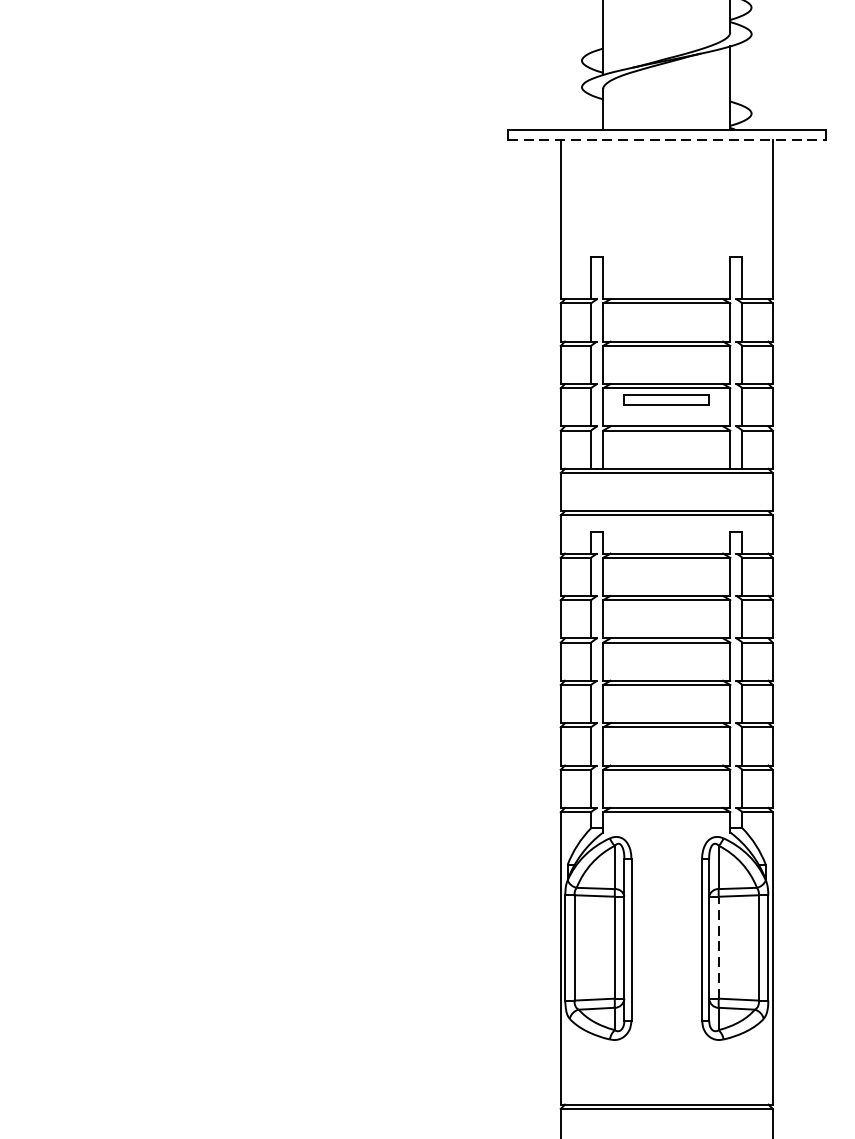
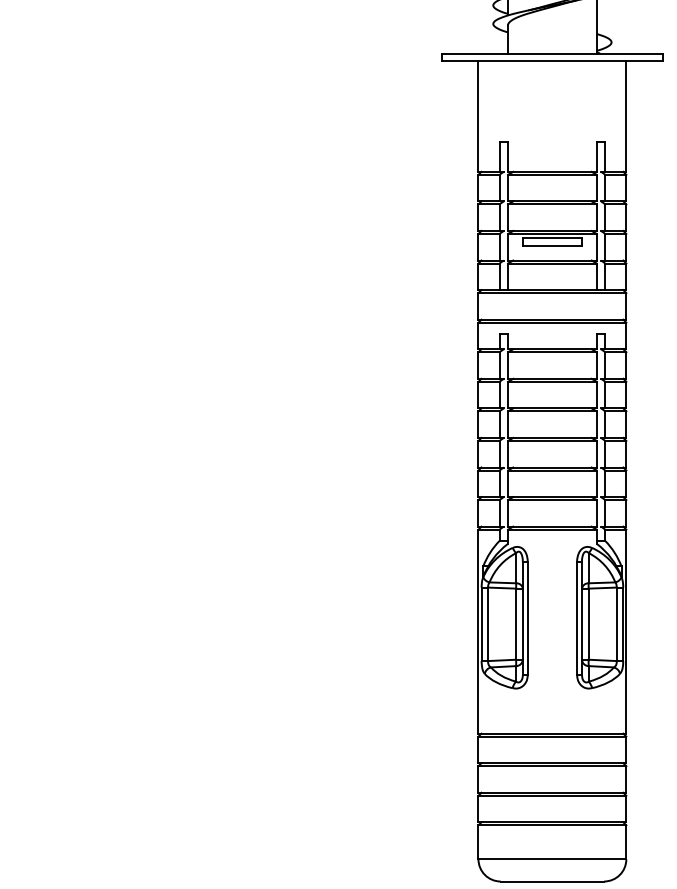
line: (666, 139) -> (552, 60), dashed -> solid
line: (718, 948) -> (588, 624), dashed -> solid

